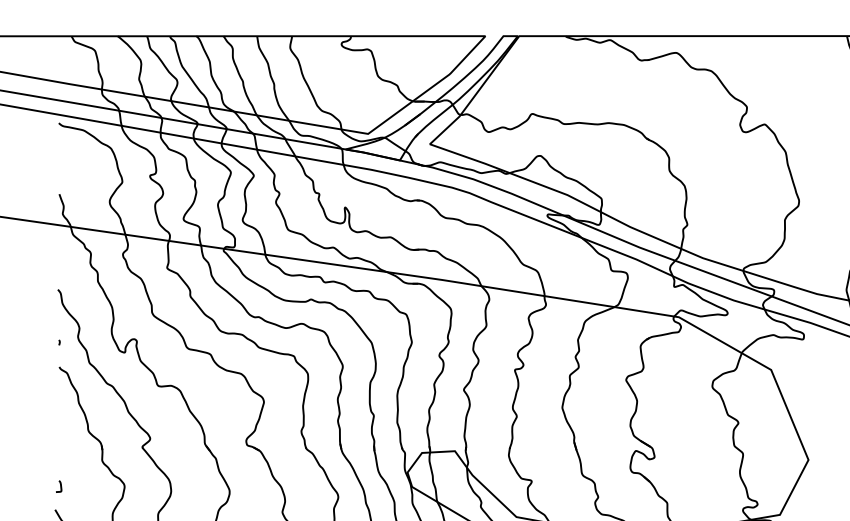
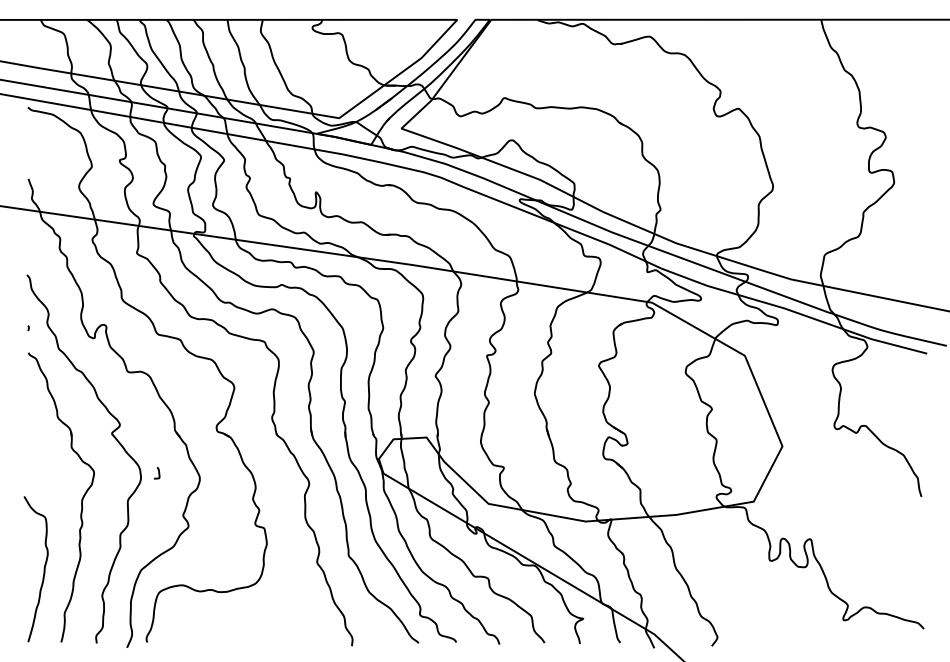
curve: (60, 485) -> (158, 472), moved

